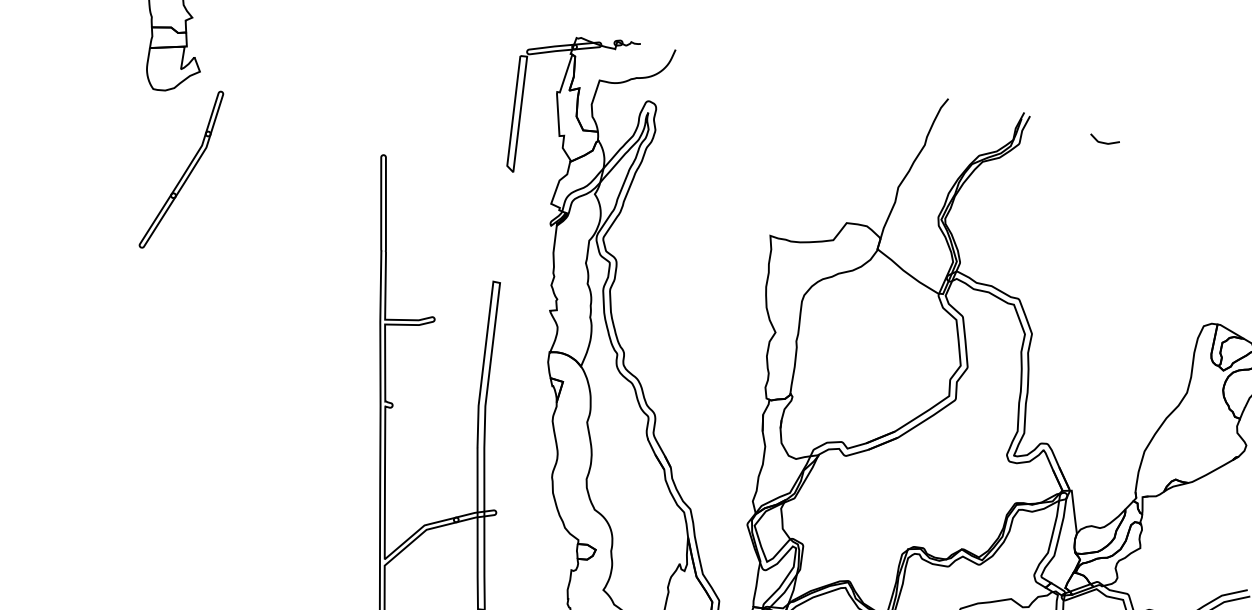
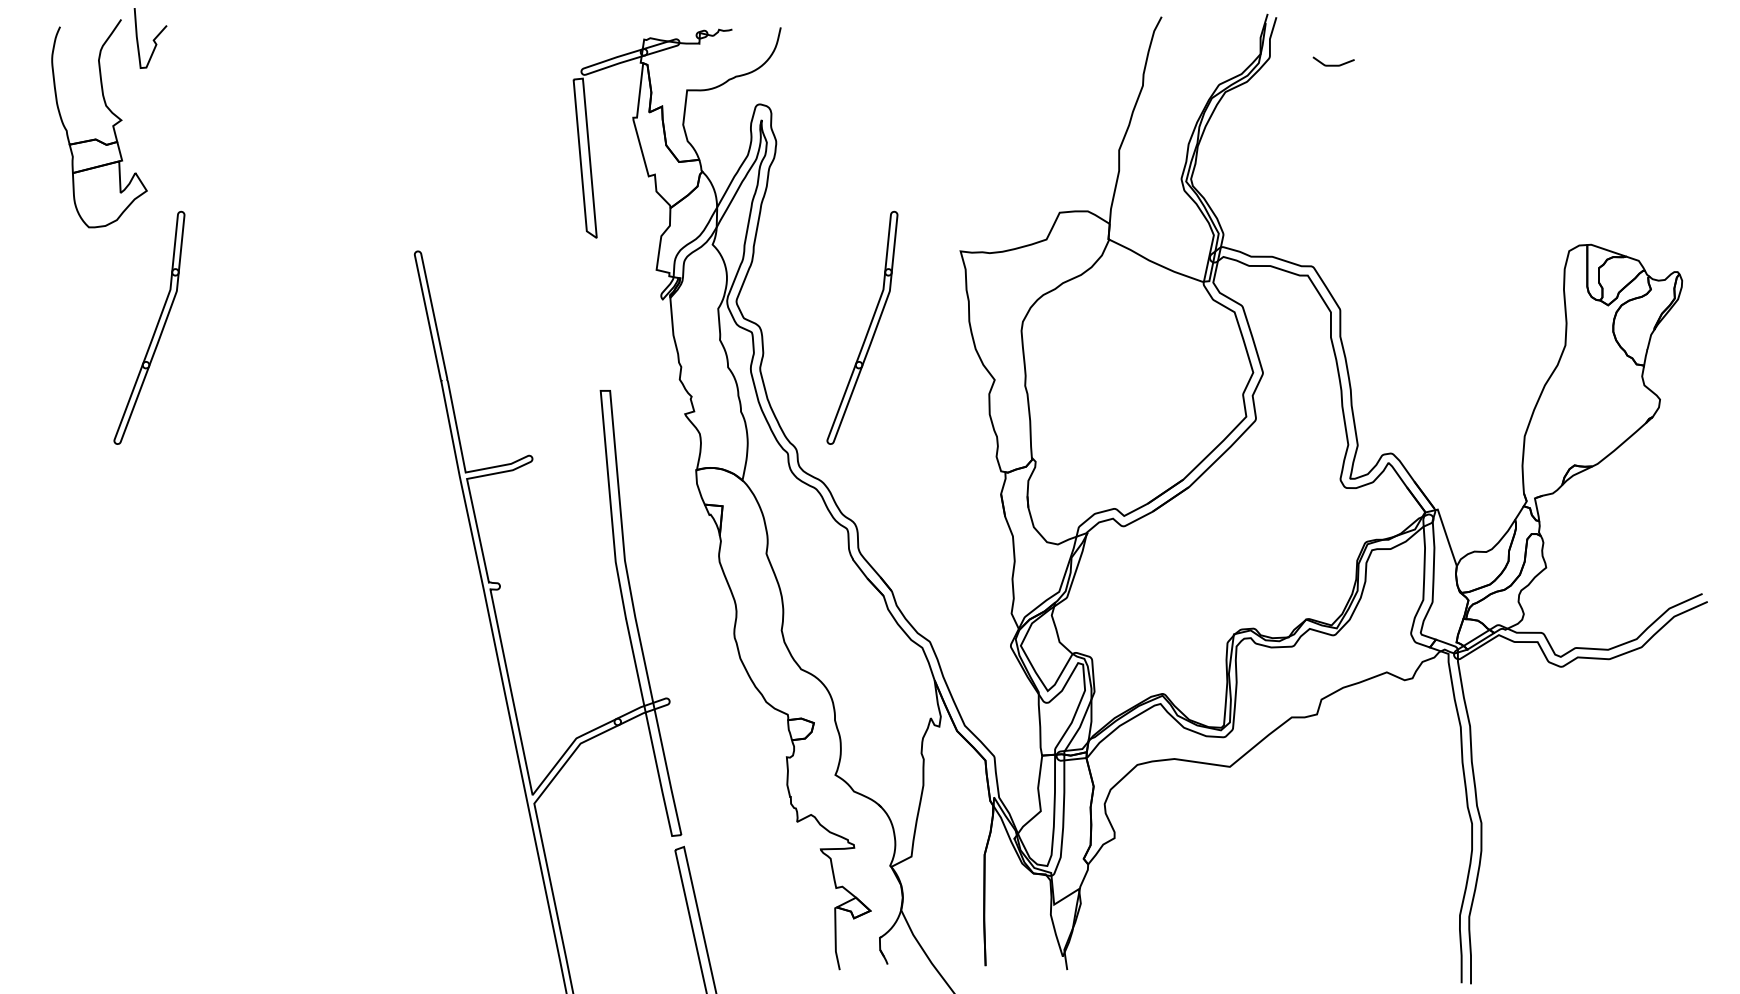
curve: (1104, 142) -> (1333, 64), moved
part: (689, 275) -> (862, 327), added

